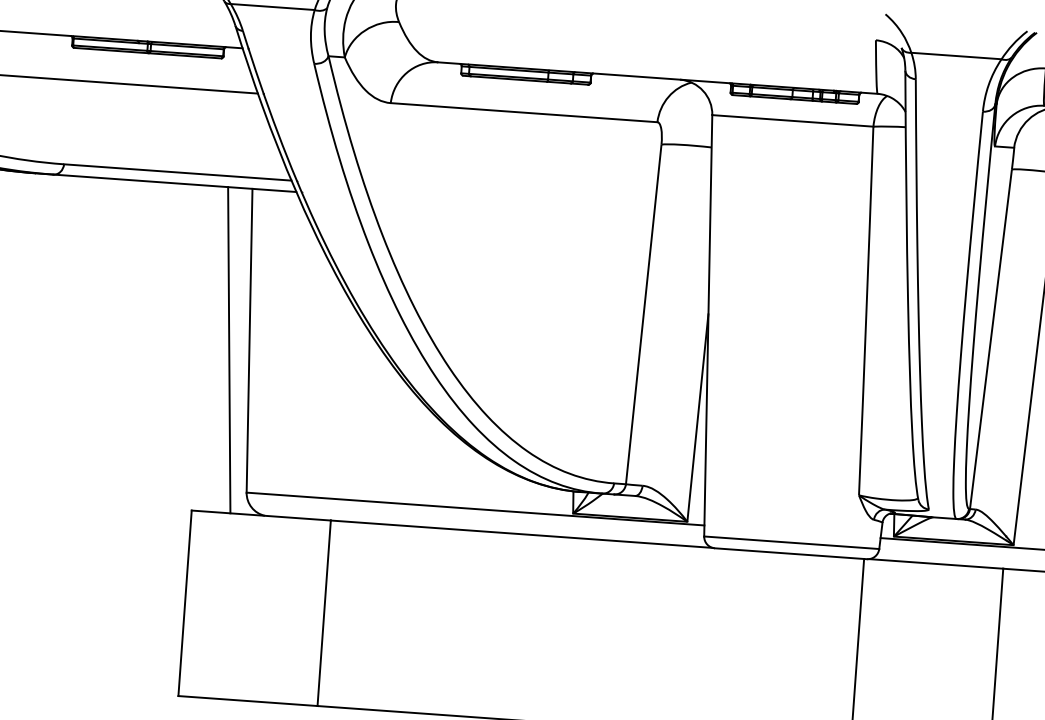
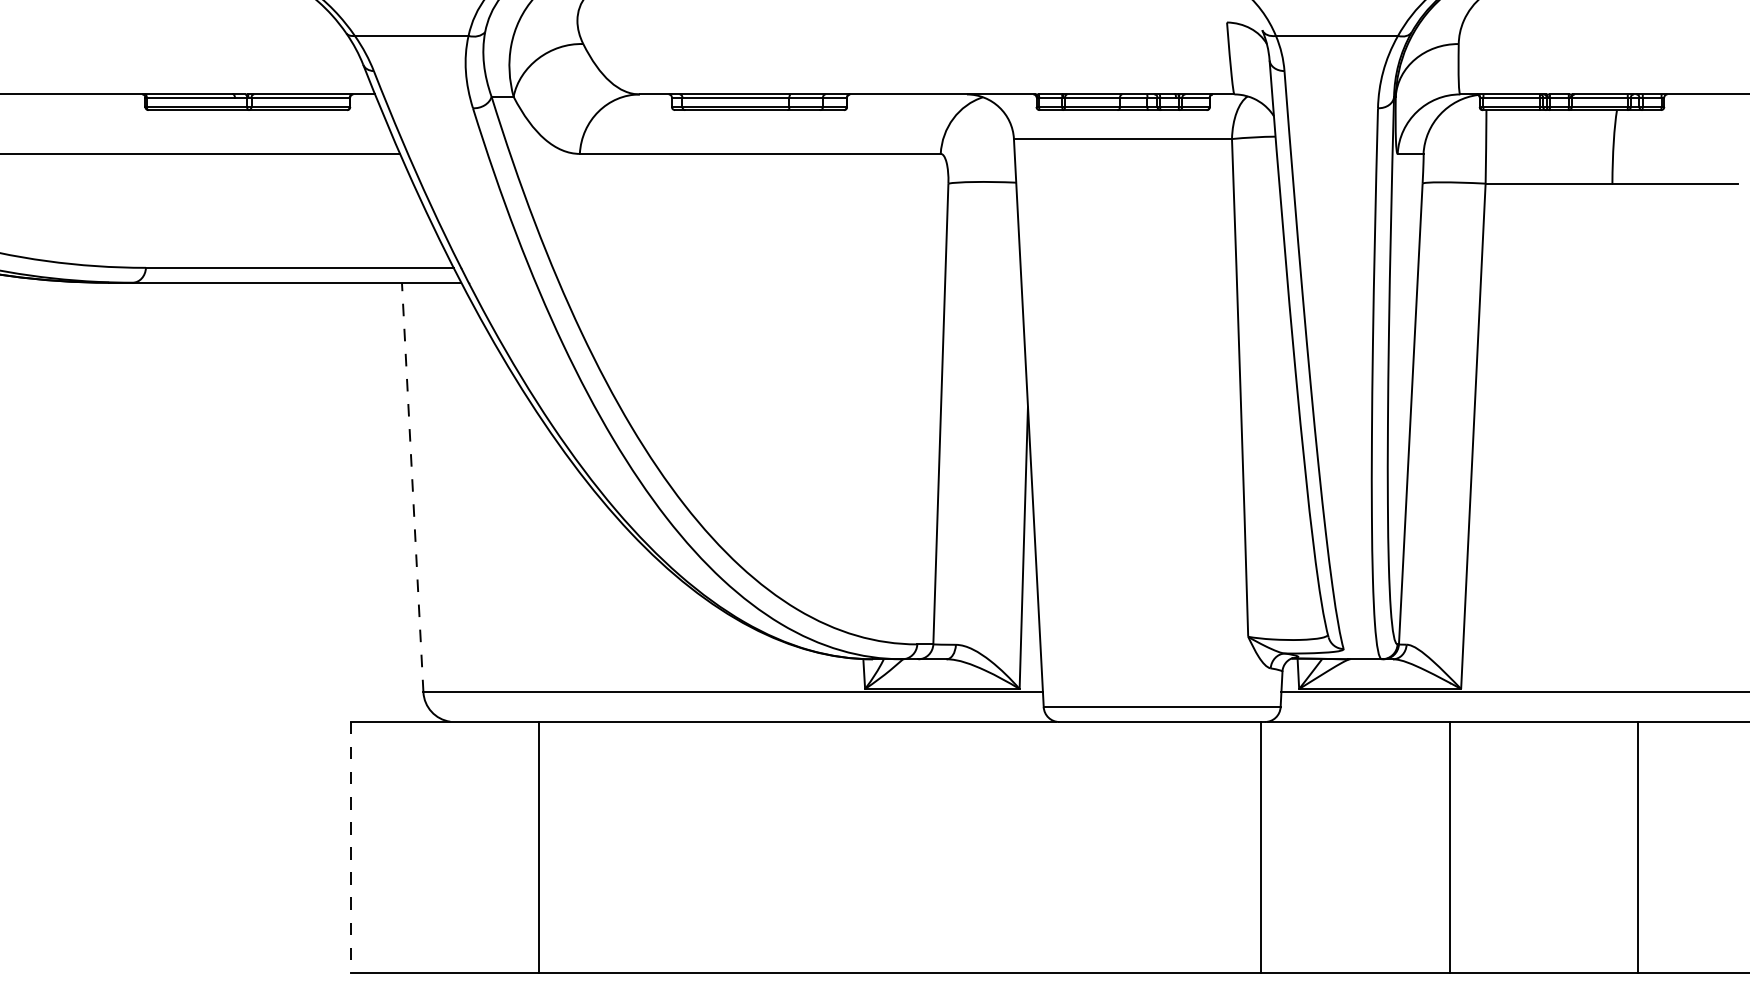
line: (249, 340) -> (412, 487), solid -> dashed
line: (229, 349) -> (386, 501), removed
line: (185, 603) -> (351, 847), solid -> dashed

